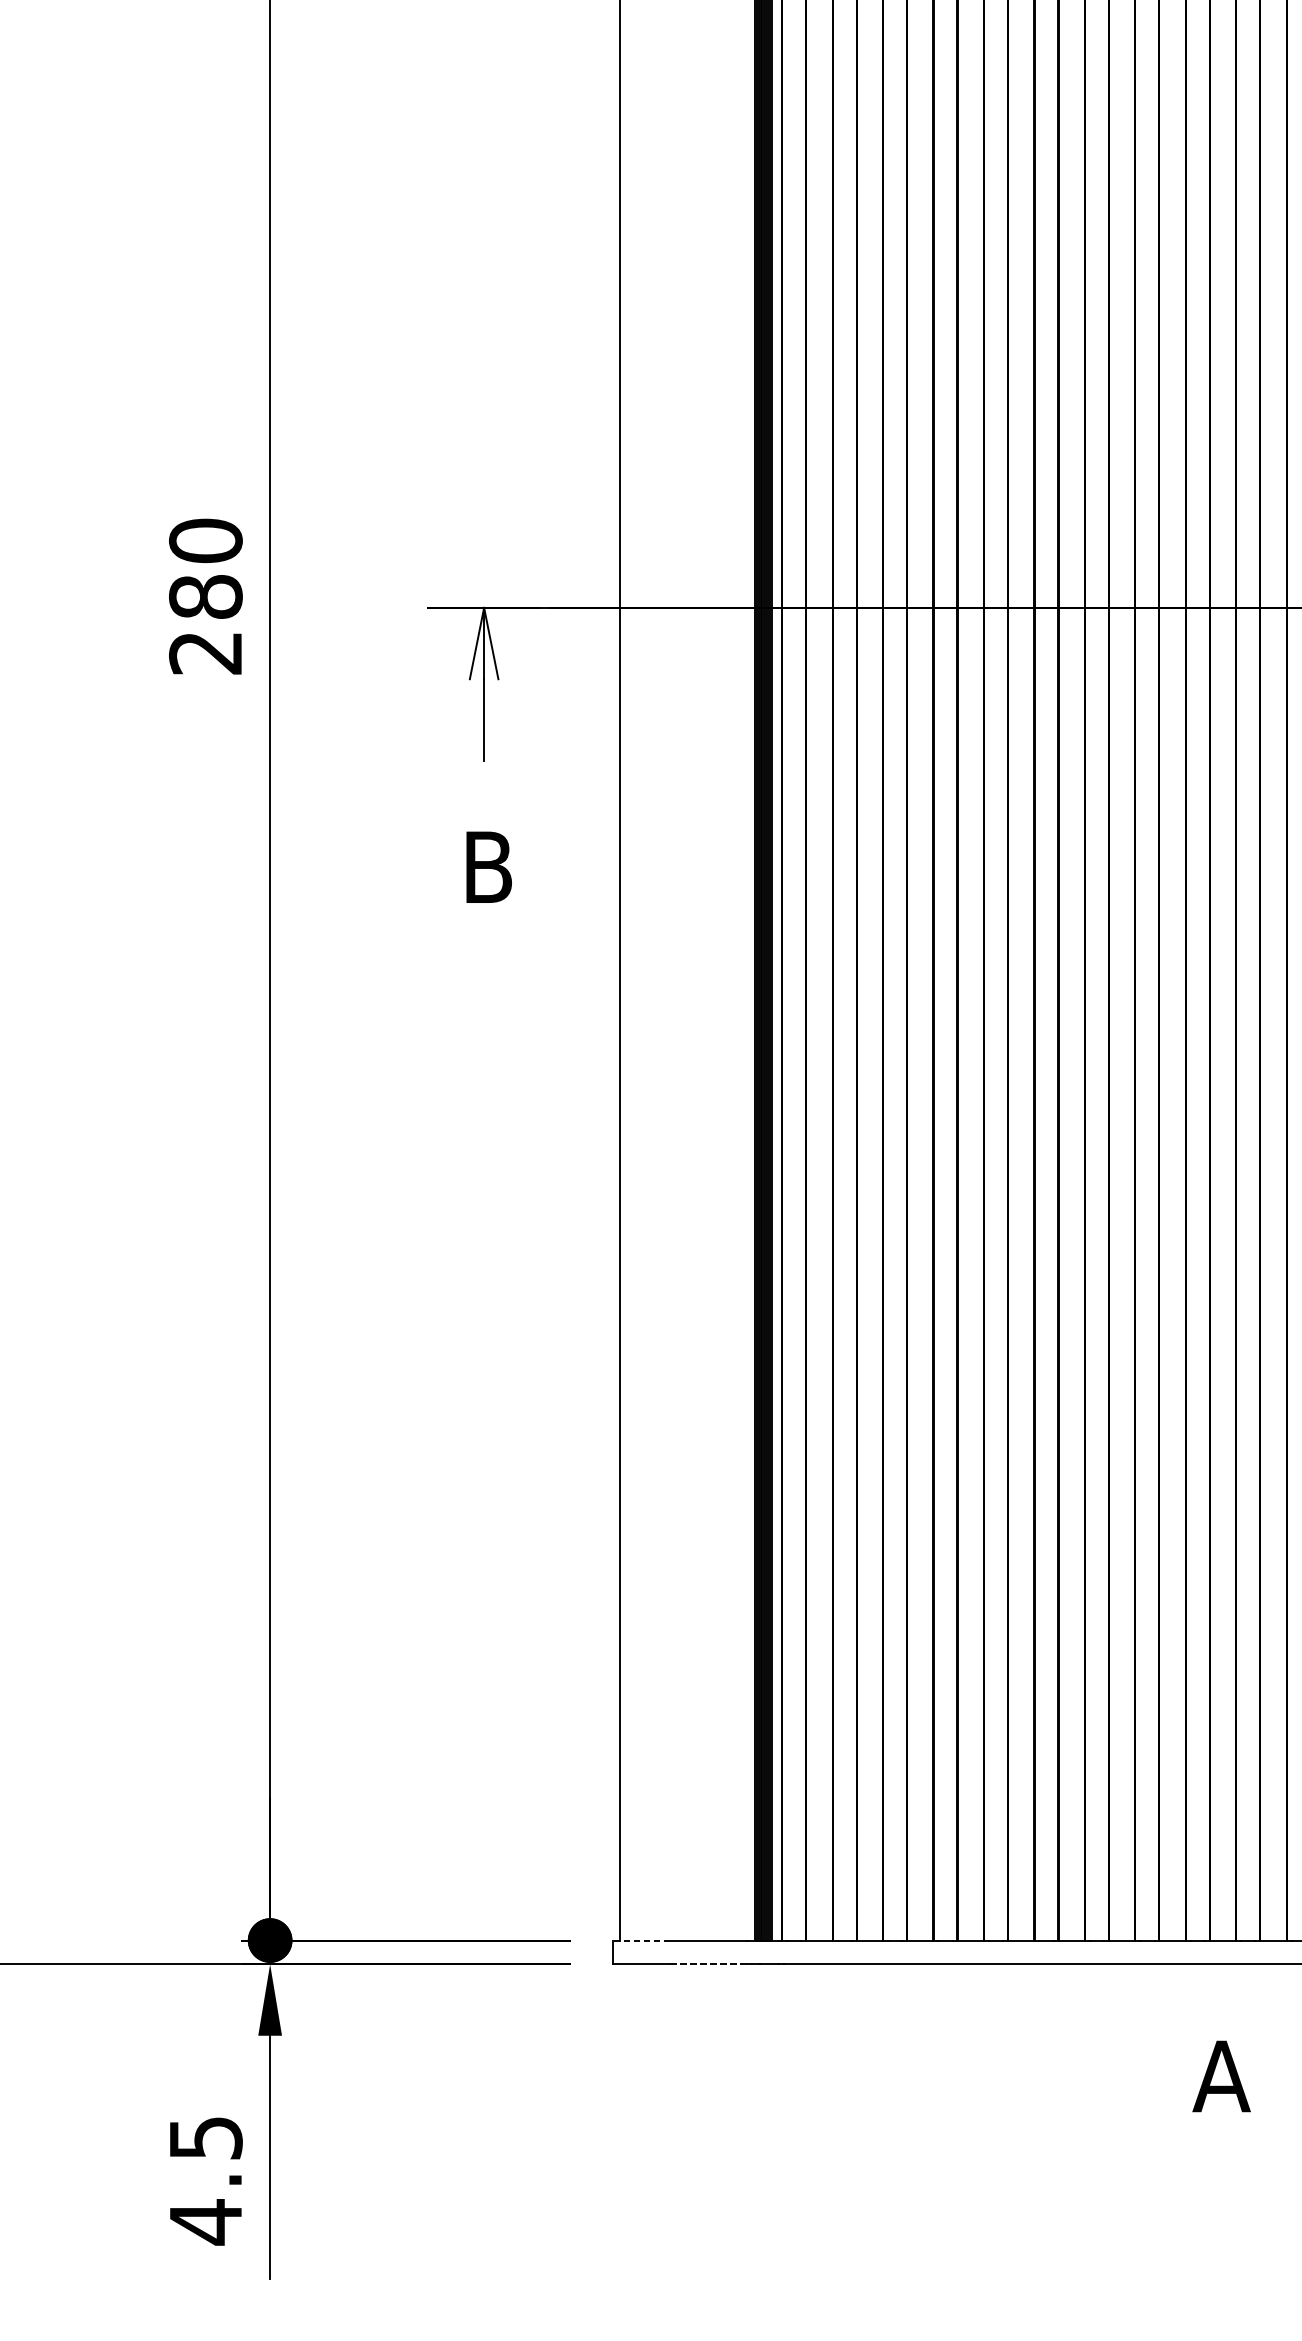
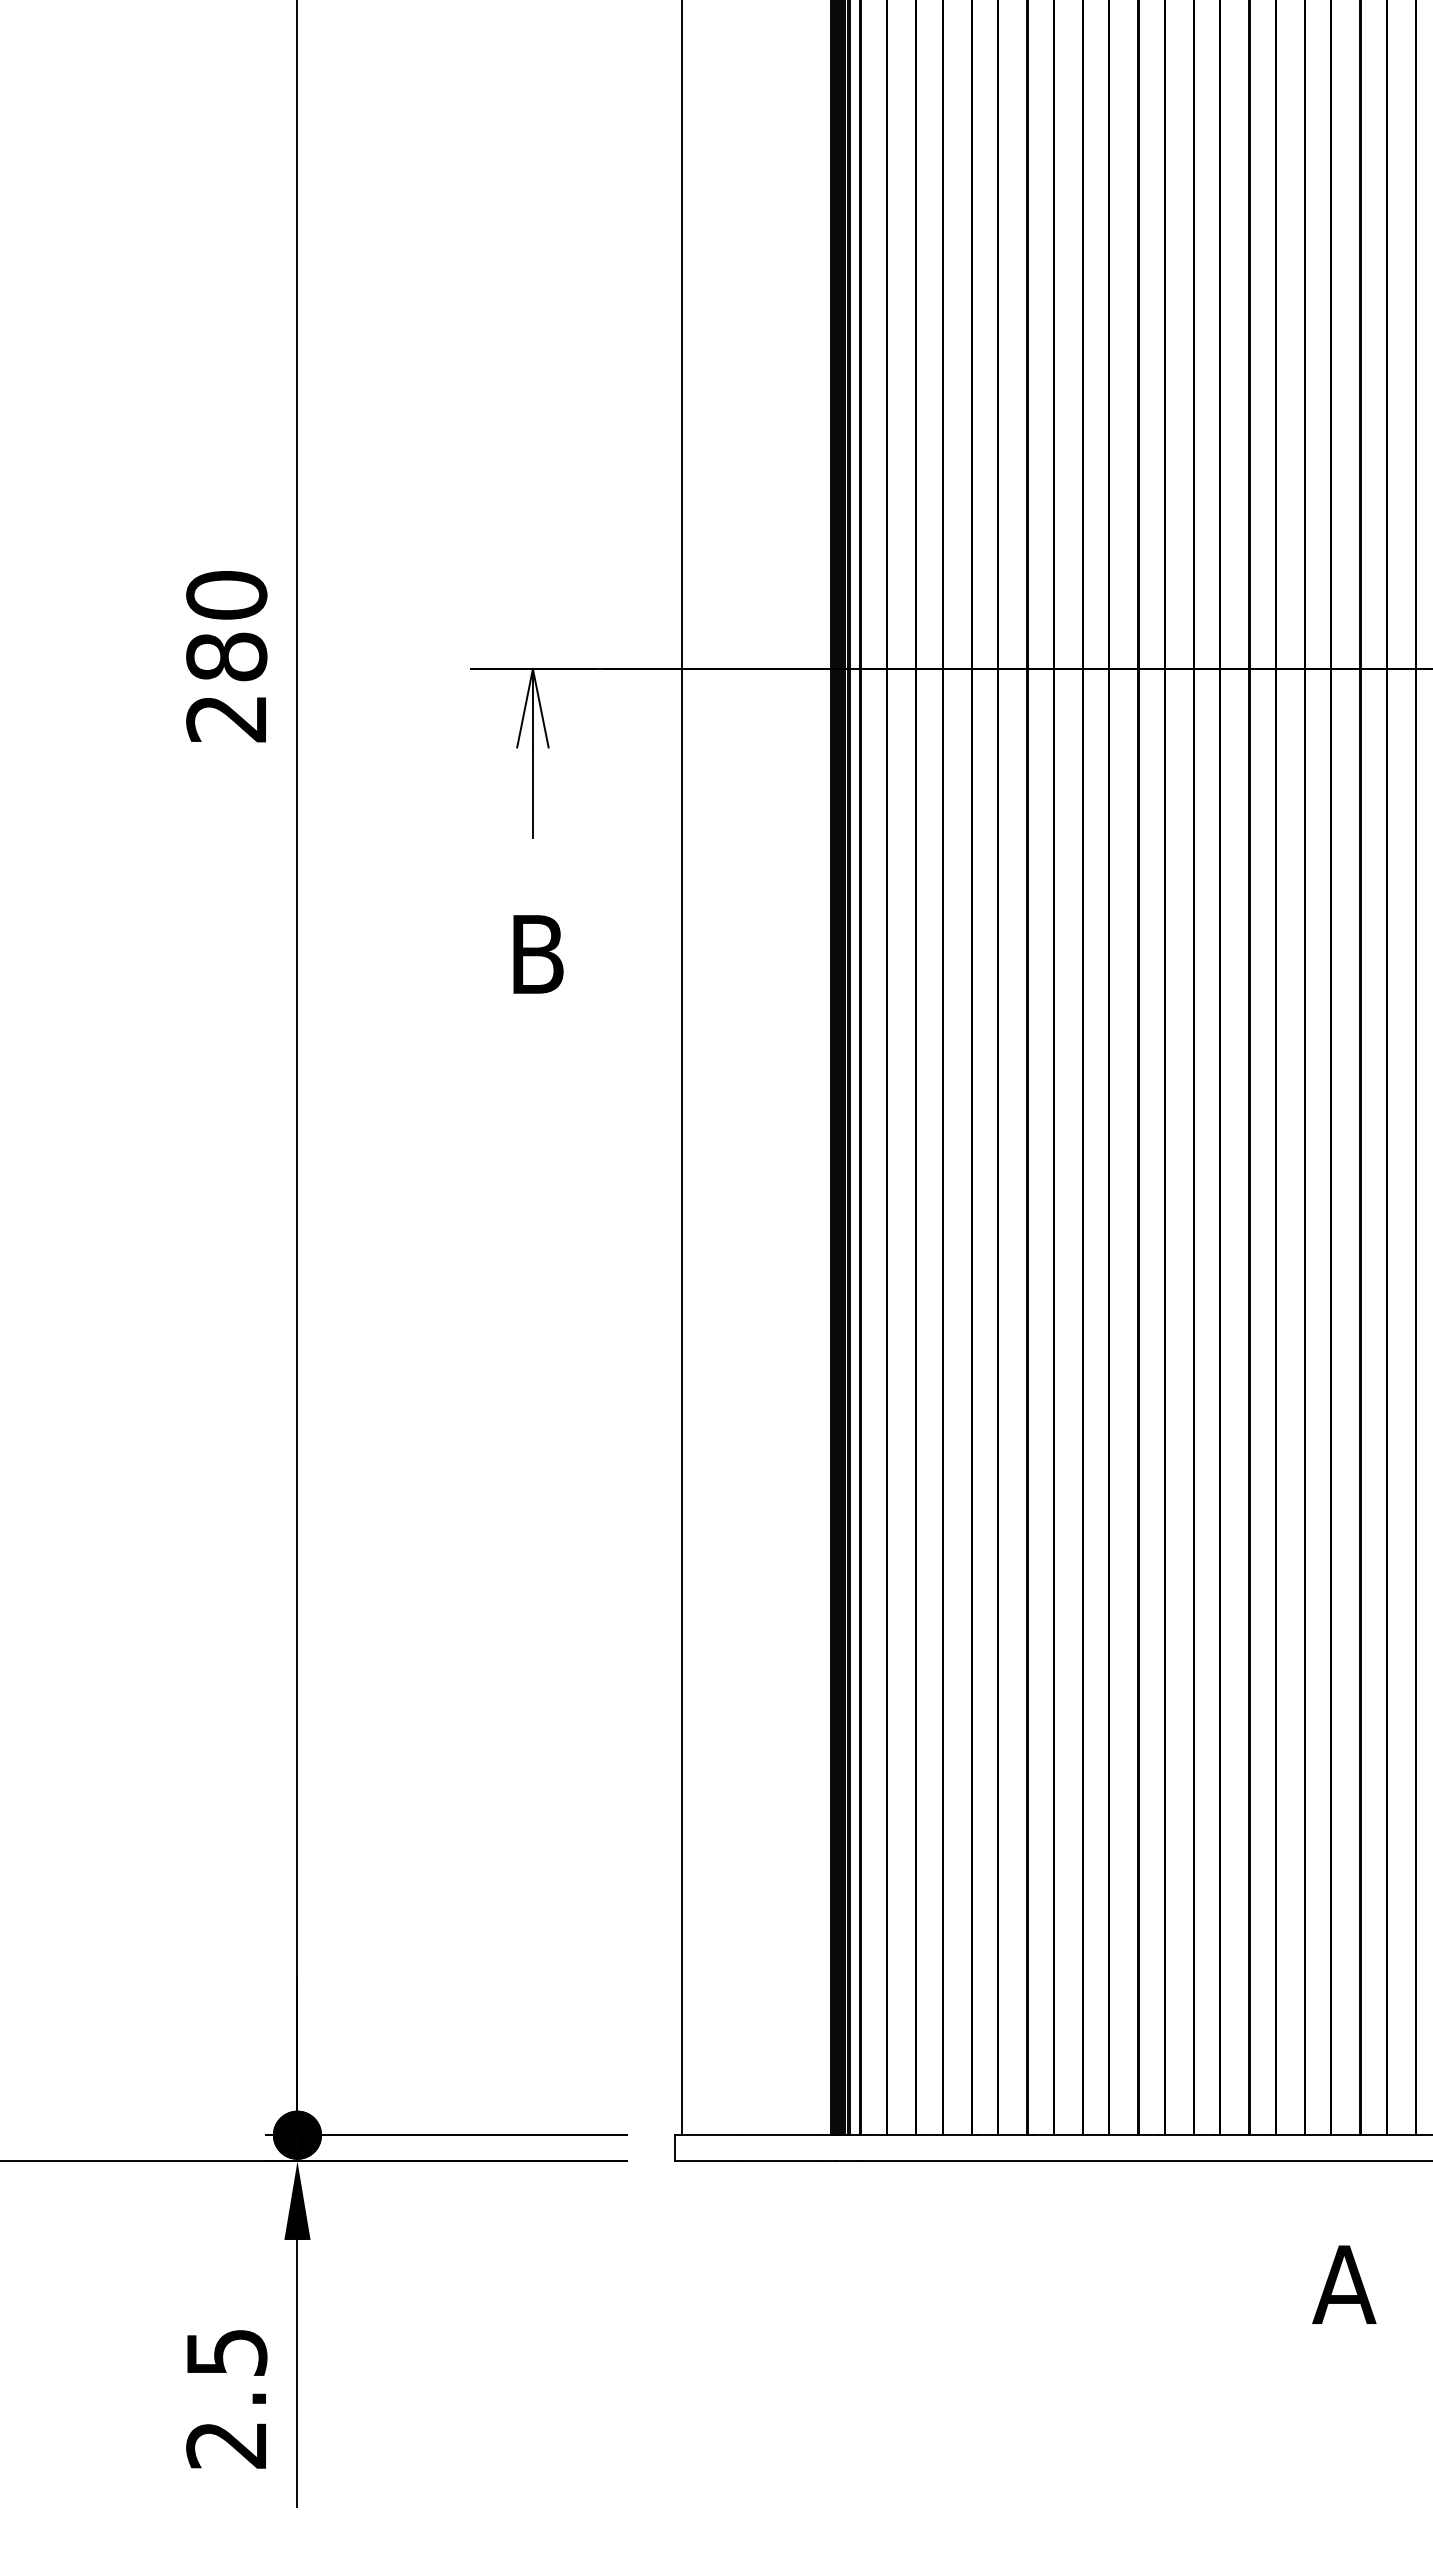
line: (641, 1940) -> (706, 2135), dashed -> solid
line: (709, 1964) -> (780, 2161), dashed -> solid
text: (204, 2222) -> (225, 2445), 4.5 -> 2.5

